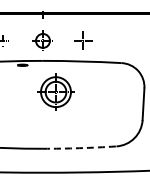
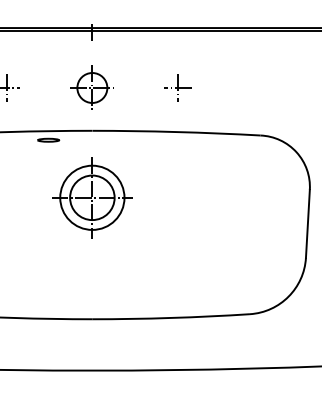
part: (82, 40) -> (177, 87), size x0.62
part: (55, 91) -> (91, 196), moved
arc: (79, 148) -> (170, 318), dashed -> solid

